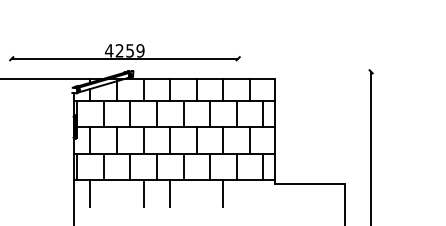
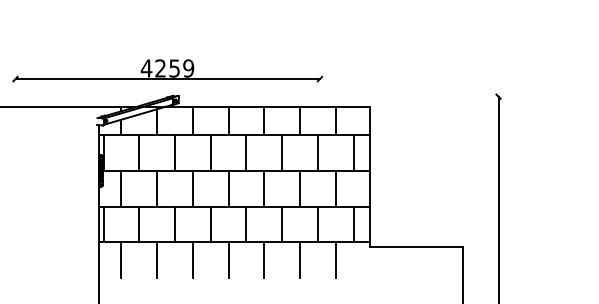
line: (117, 193) -> (157, 260), added
line: (196, 193) -> (263, 260), added
line: (249, 193) -> (335, 260), added

